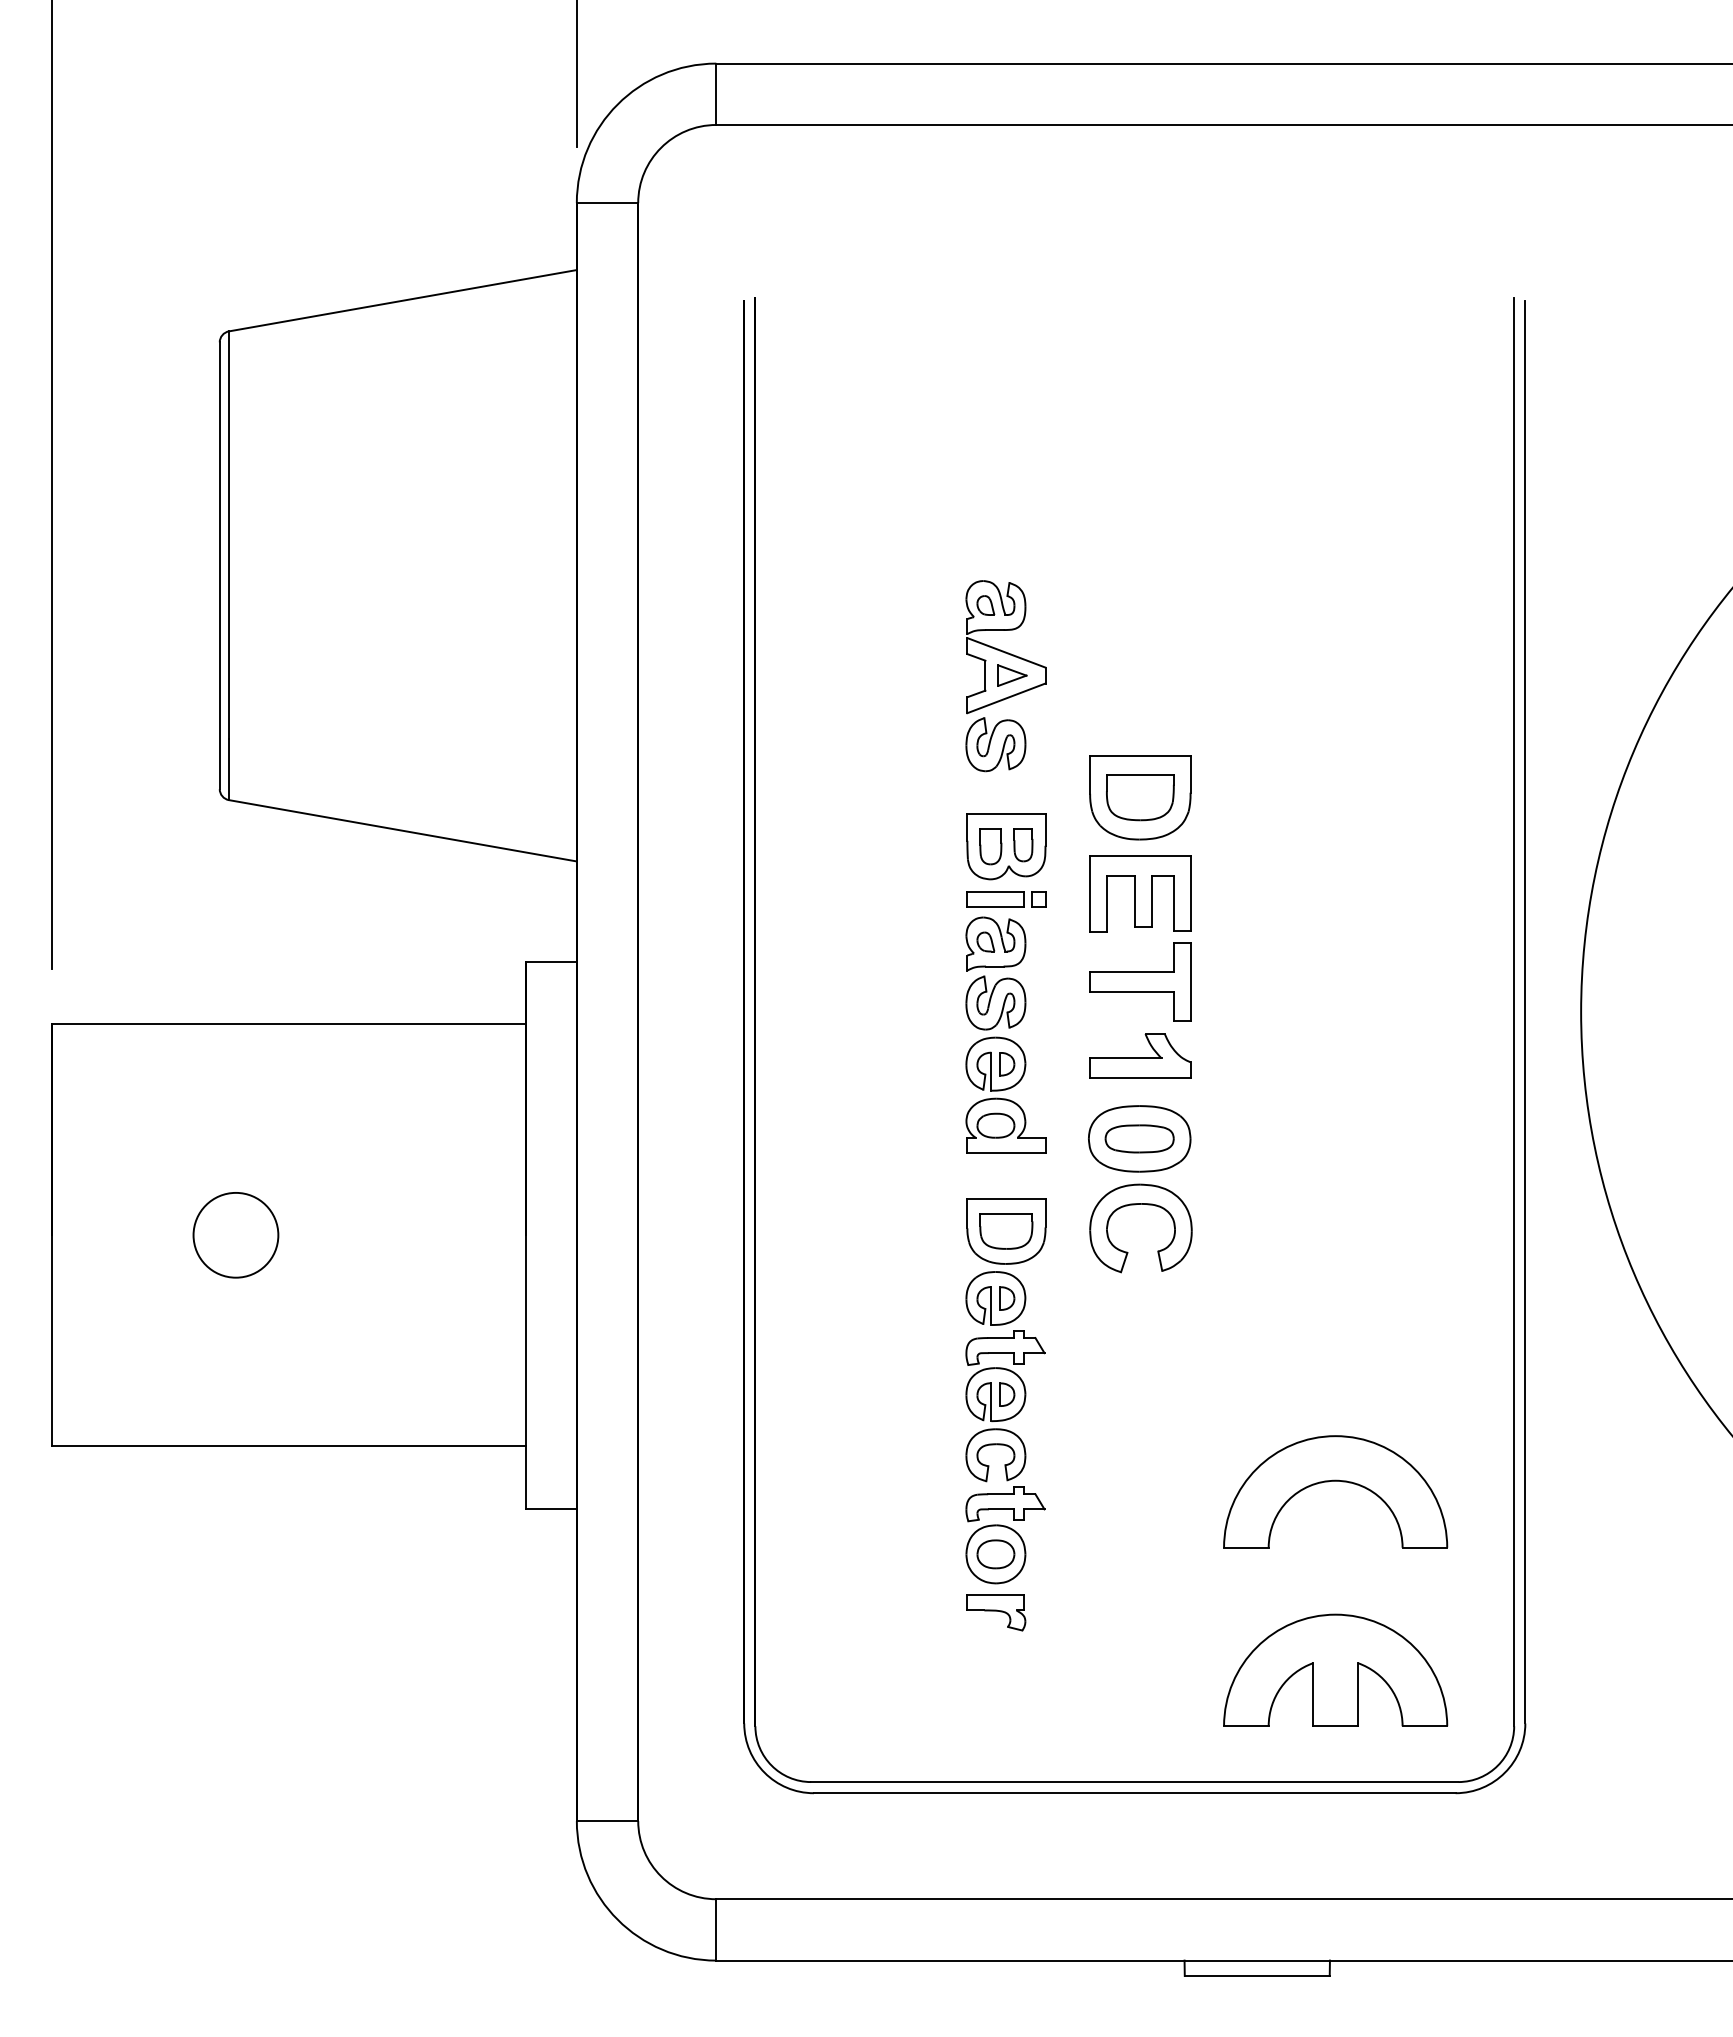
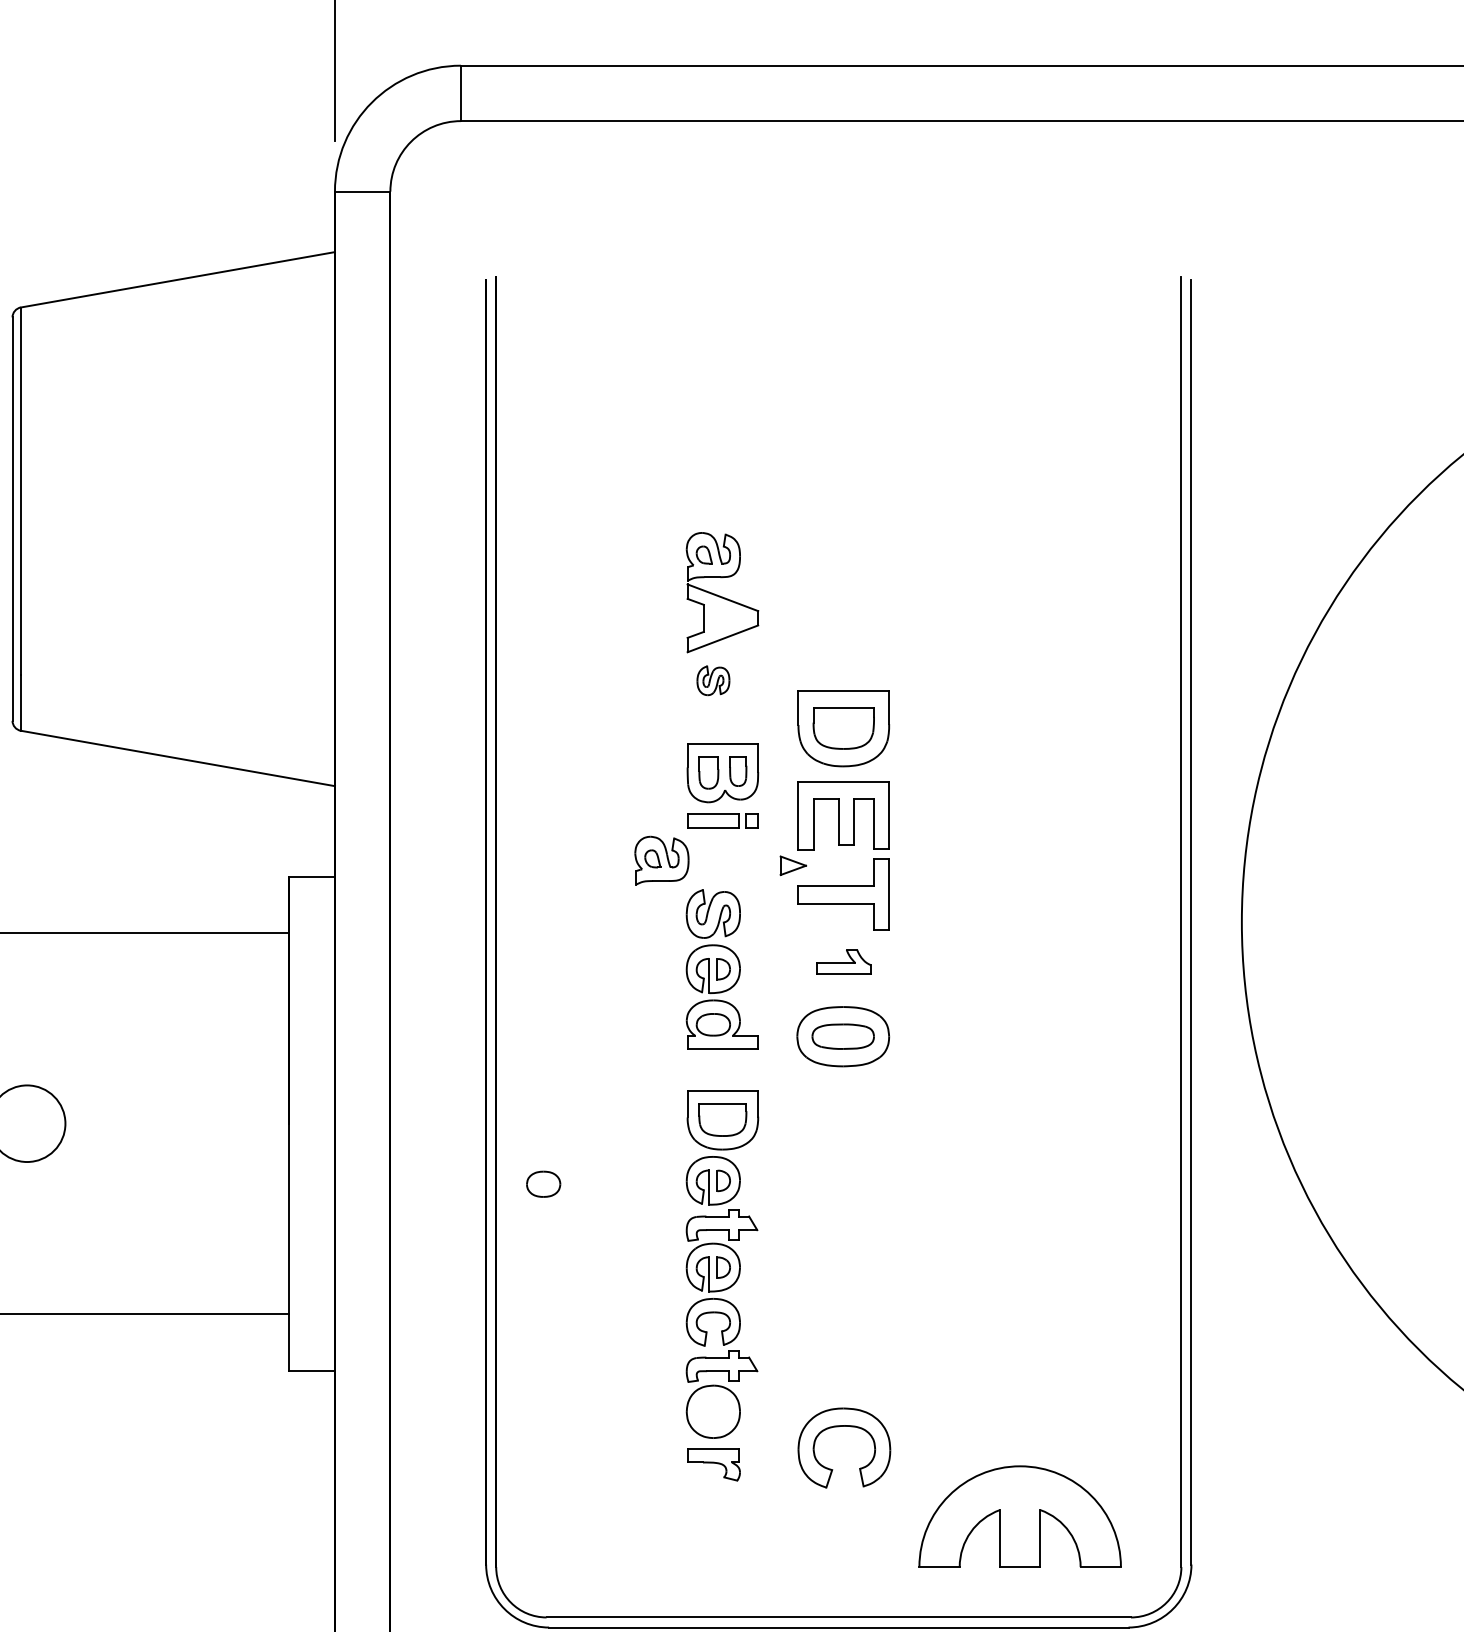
part: (1012, 675) -> (793, 865), moved
part: (995, 744) -> (713, 680), size x0.6
part: (995, 943) -> (661, 860), moved
part: (1140, 1055) -> (843, 961), size x0.6
part: (1135, 1205) -> (839, 1427), moved
part: (1335, 1481) -> (1020, 1346), removed
part: (995, 1554) -> (543, 1184), moved

